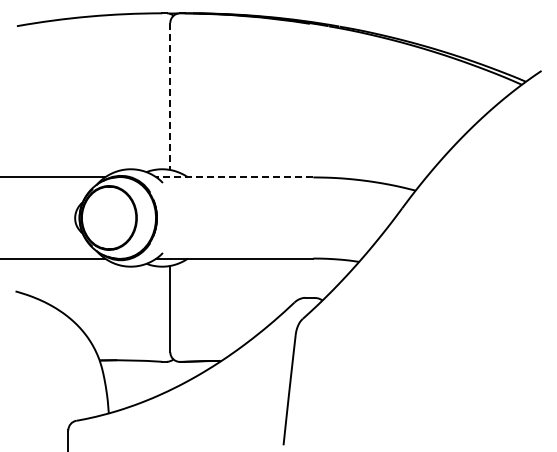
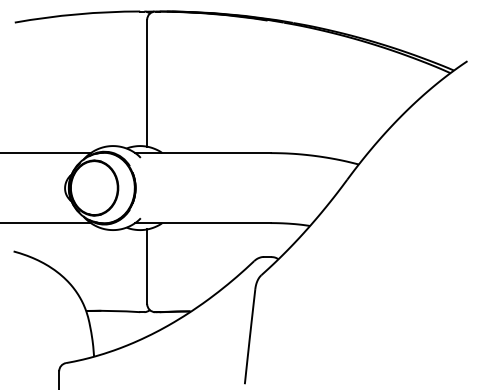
line: (170, 96) -> (147, 83), dashed -> solid
line: (234, 177) -> (202, 153), dashed -> solid

